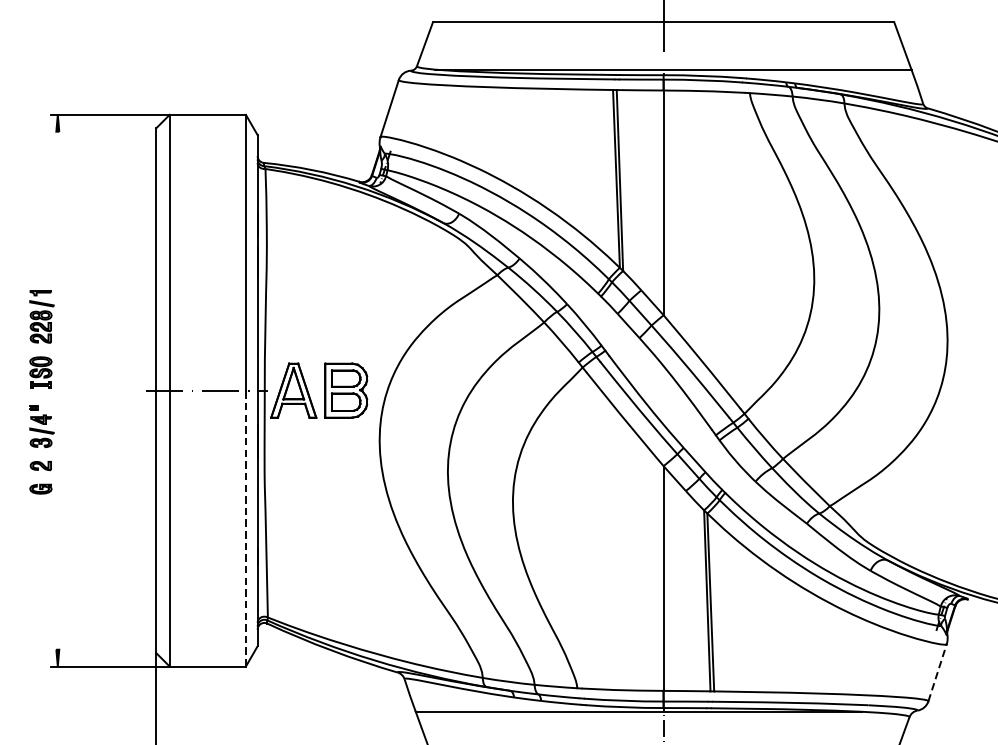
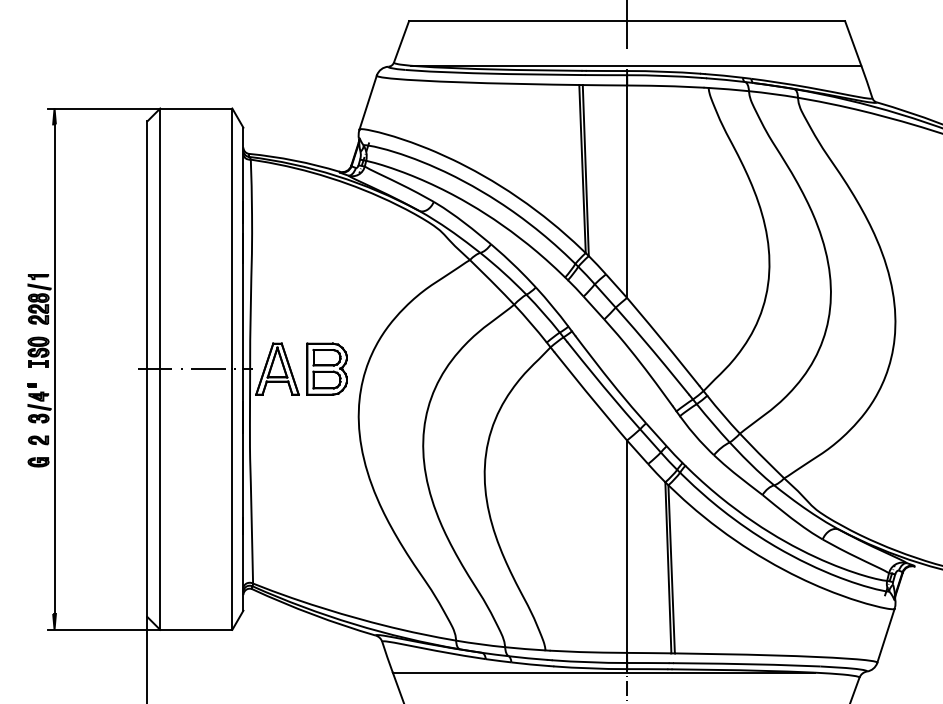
line: (57, 389) -> (54, 368), added
line: (246, 528) -> (232, 499), dashed -> solid
line: (938, 672) -> (886, 635), dashed -> solid

